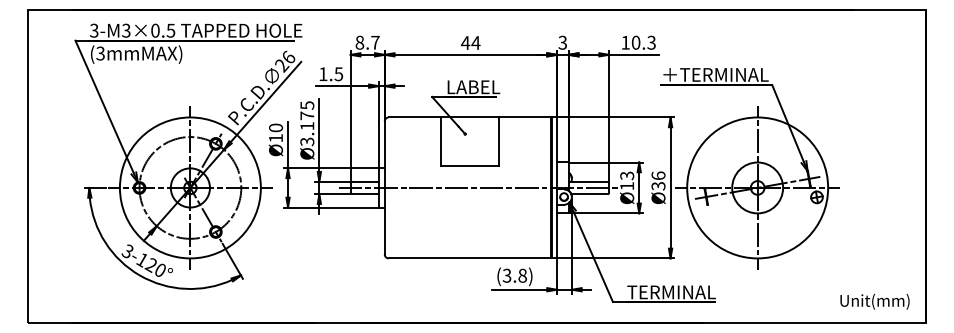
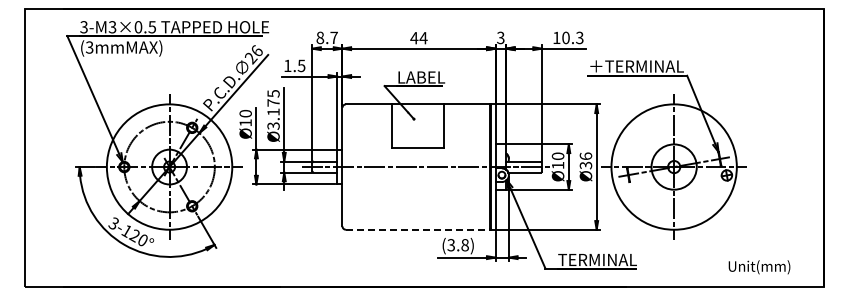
text: (627, 176) -> (558, 156), Ø13 -> Ø10
line: (470, 258) -> (418, 229), solid -> dashed
text: (874, 301) -> (759, 267), moved

